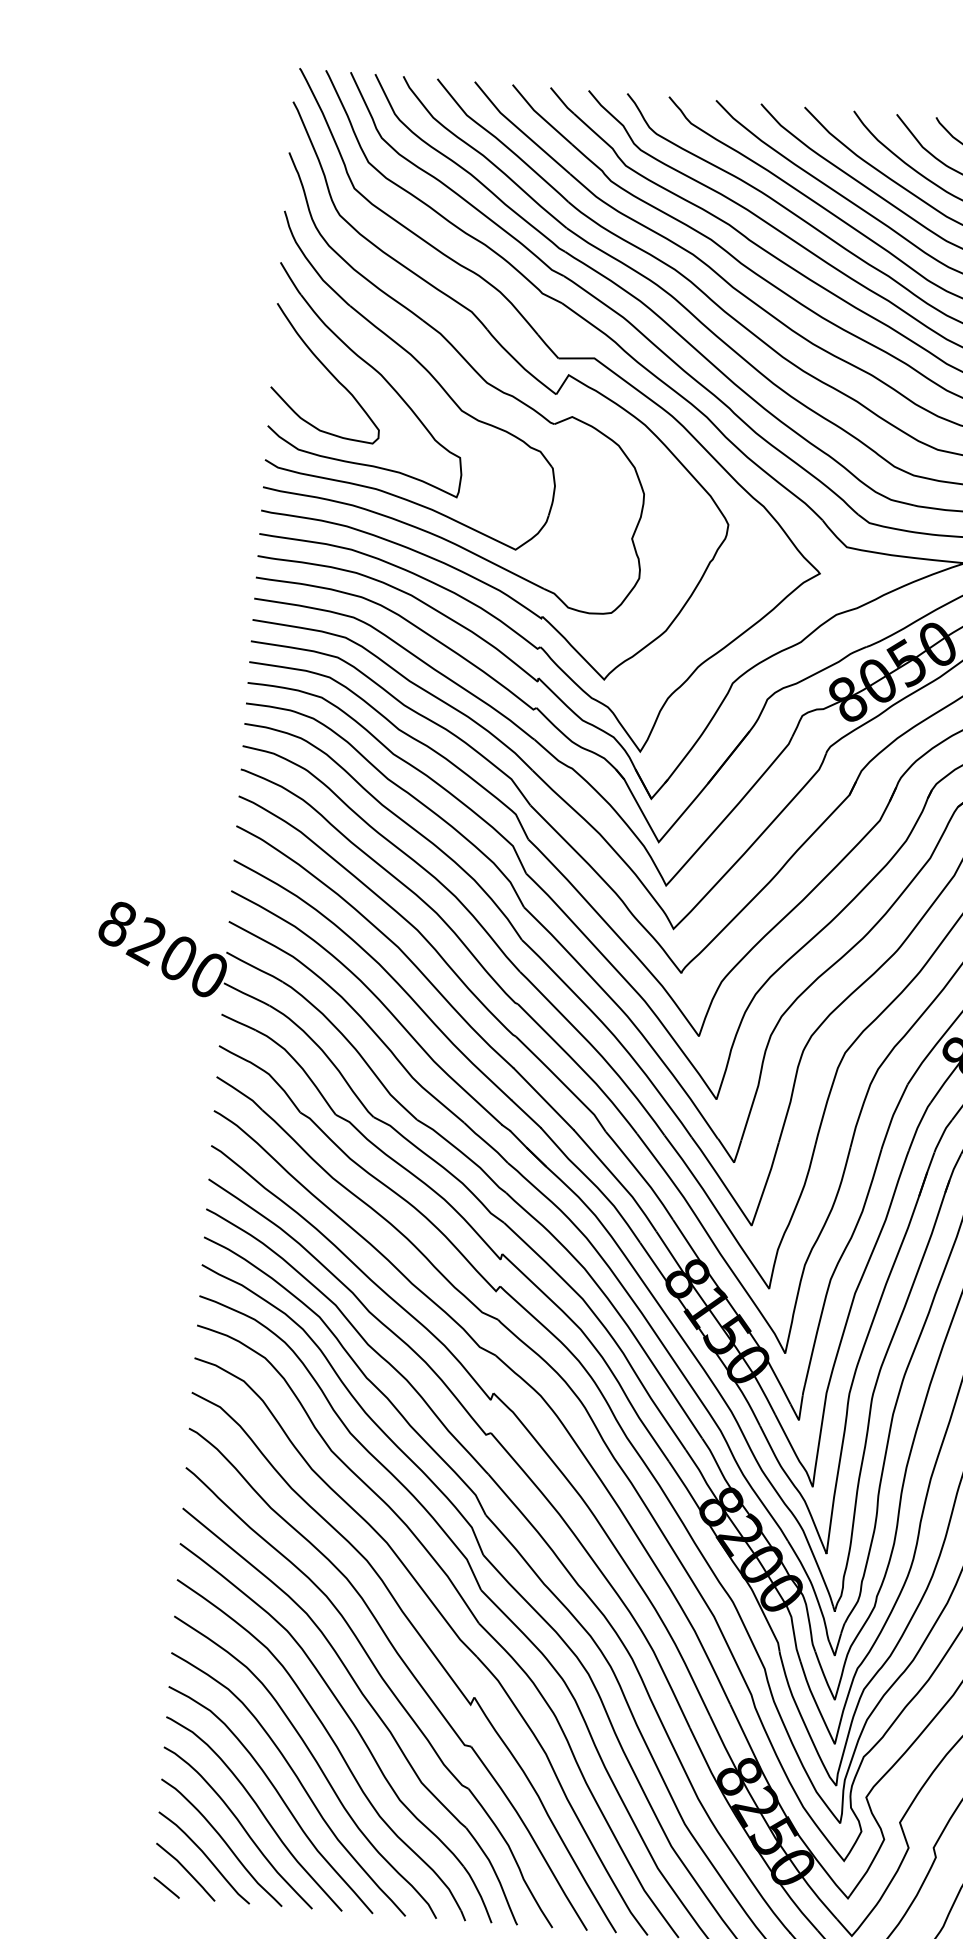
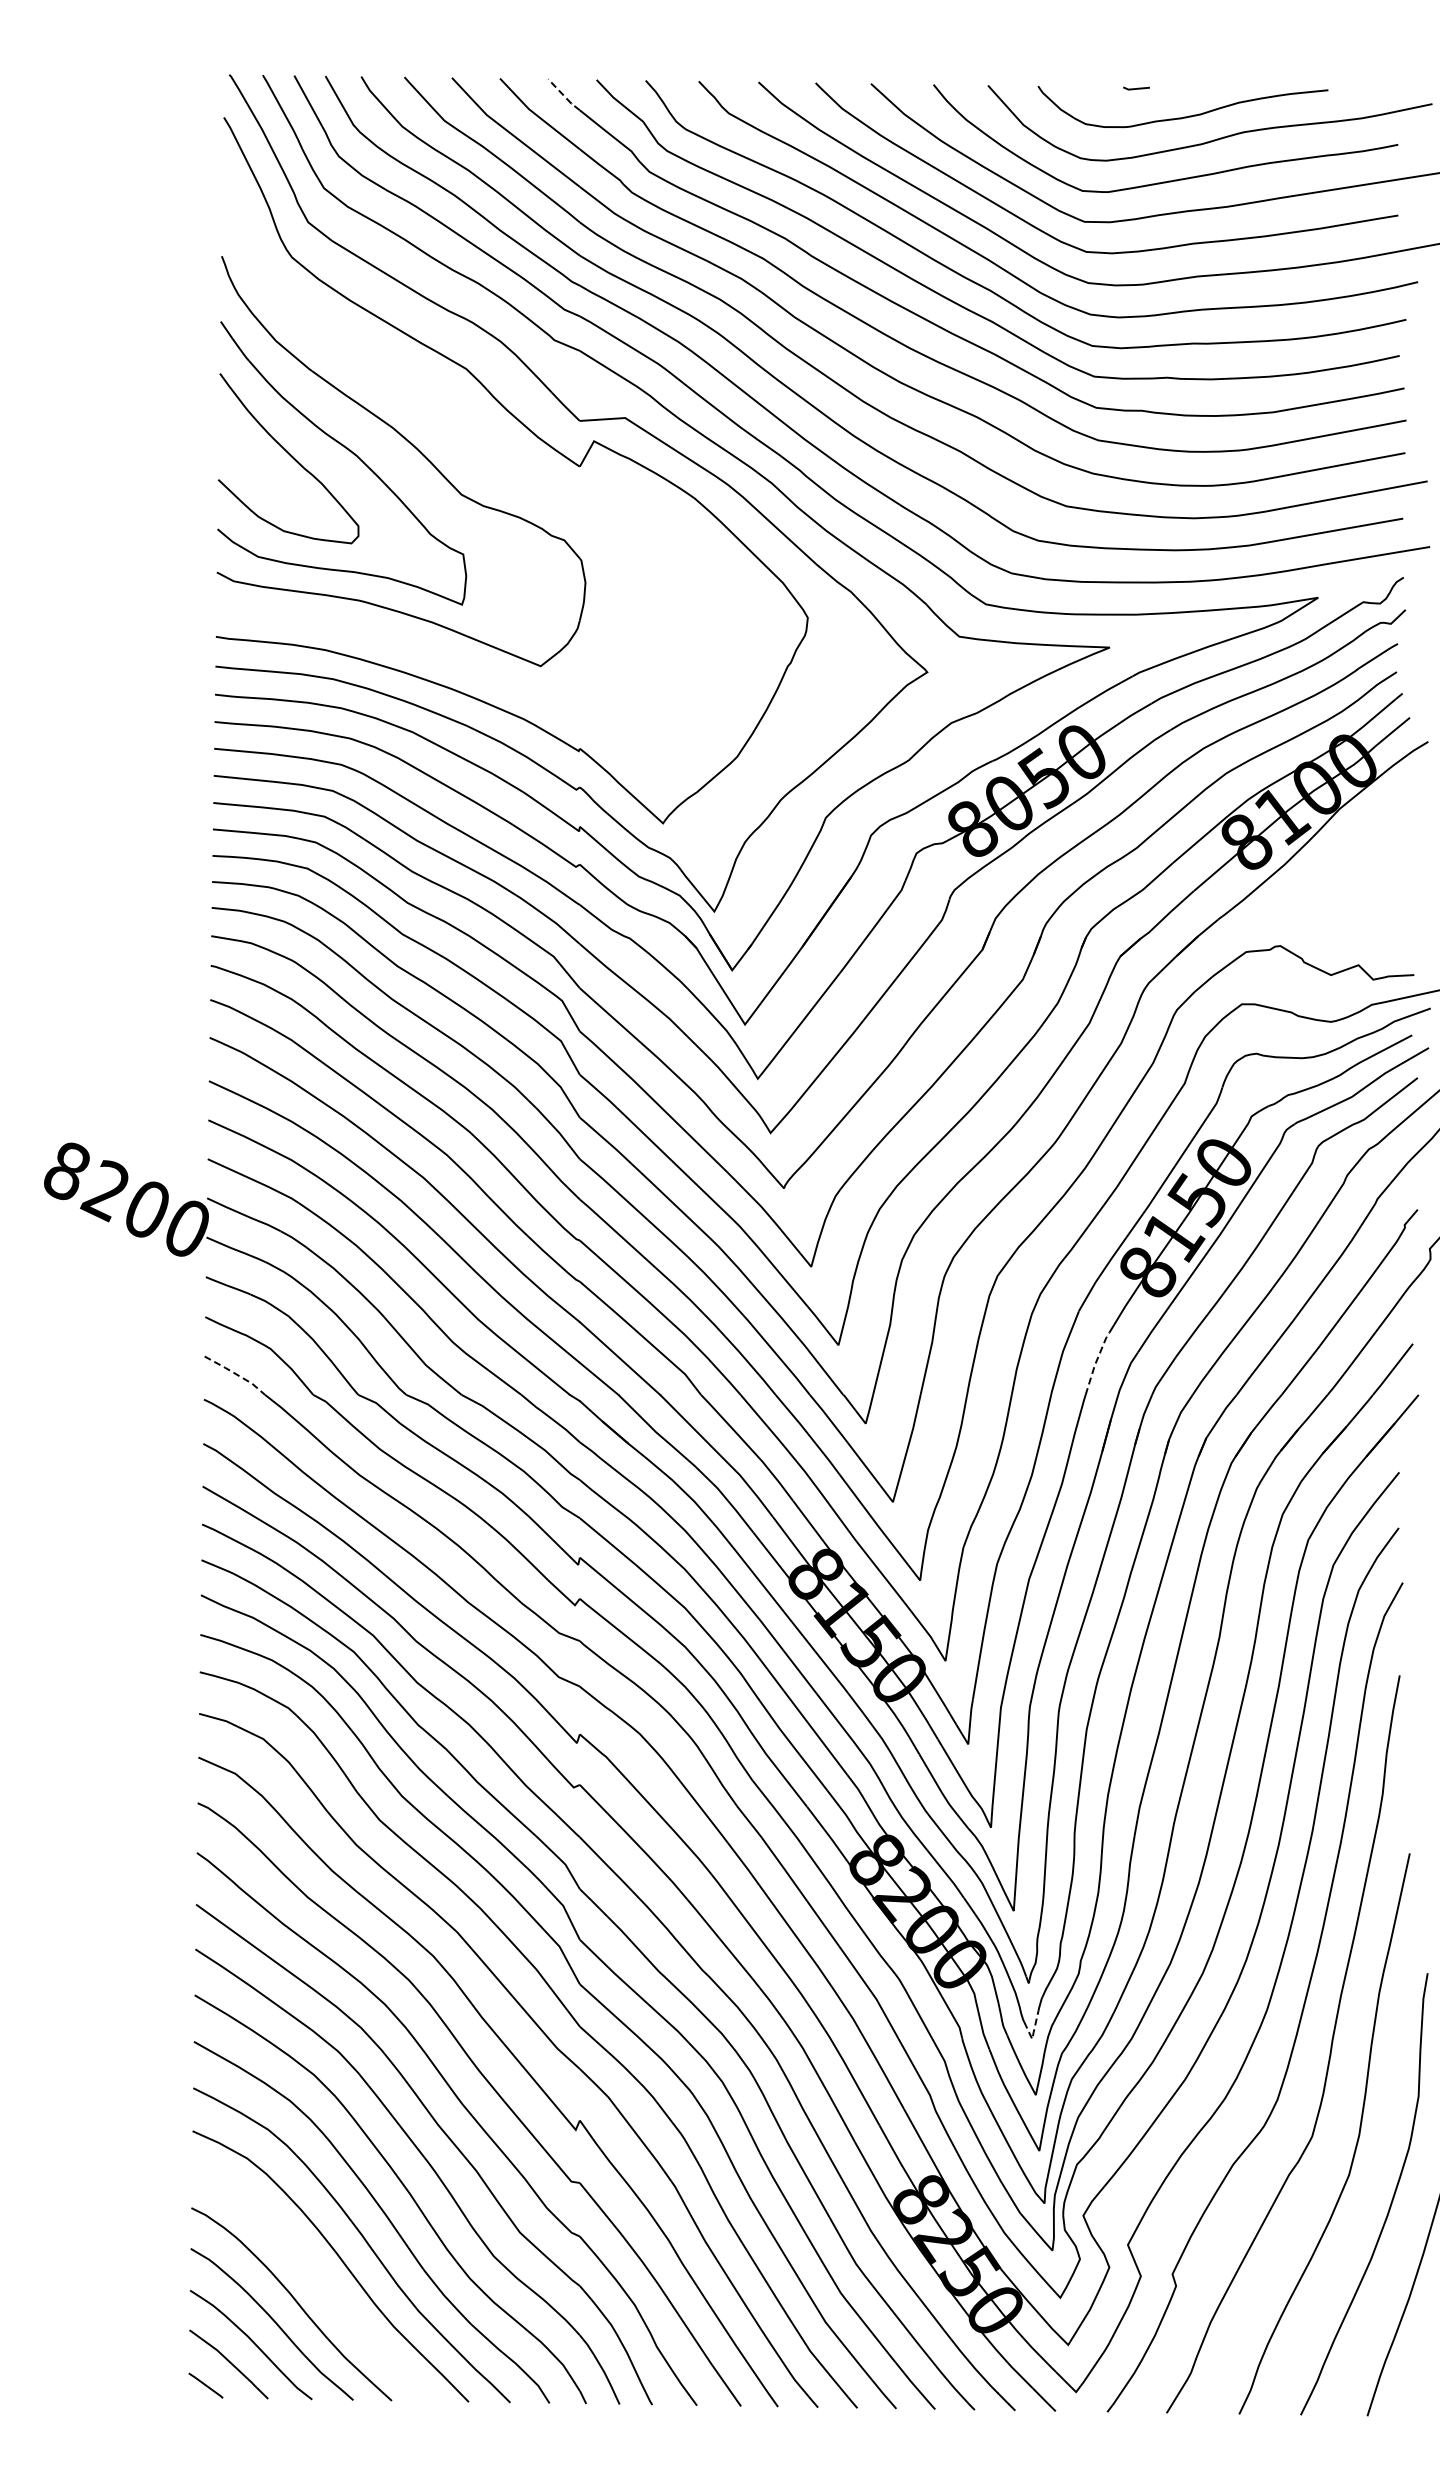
line: (562, 102) -> (564, 96), solid -> dashed
part: (475, 371) -> (475, 444), removed
line: (240, 1092) -> (236, 1374), solid -> dashed
line: (918, 1125) -> (1095, 1362), solid -> dashed
line: (836, 1651) -> (1033, 2033), solid -> dashed
curve: (258, 1809) -> (316, 2279), removed

